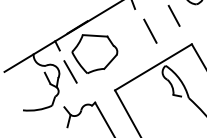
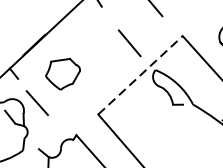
line: (150, 30) -> (129, 42), moved
part: (94, 53) -> (62, 73), size x0.6
line: (153, 67) -> (140, 75), solid -> dashed

